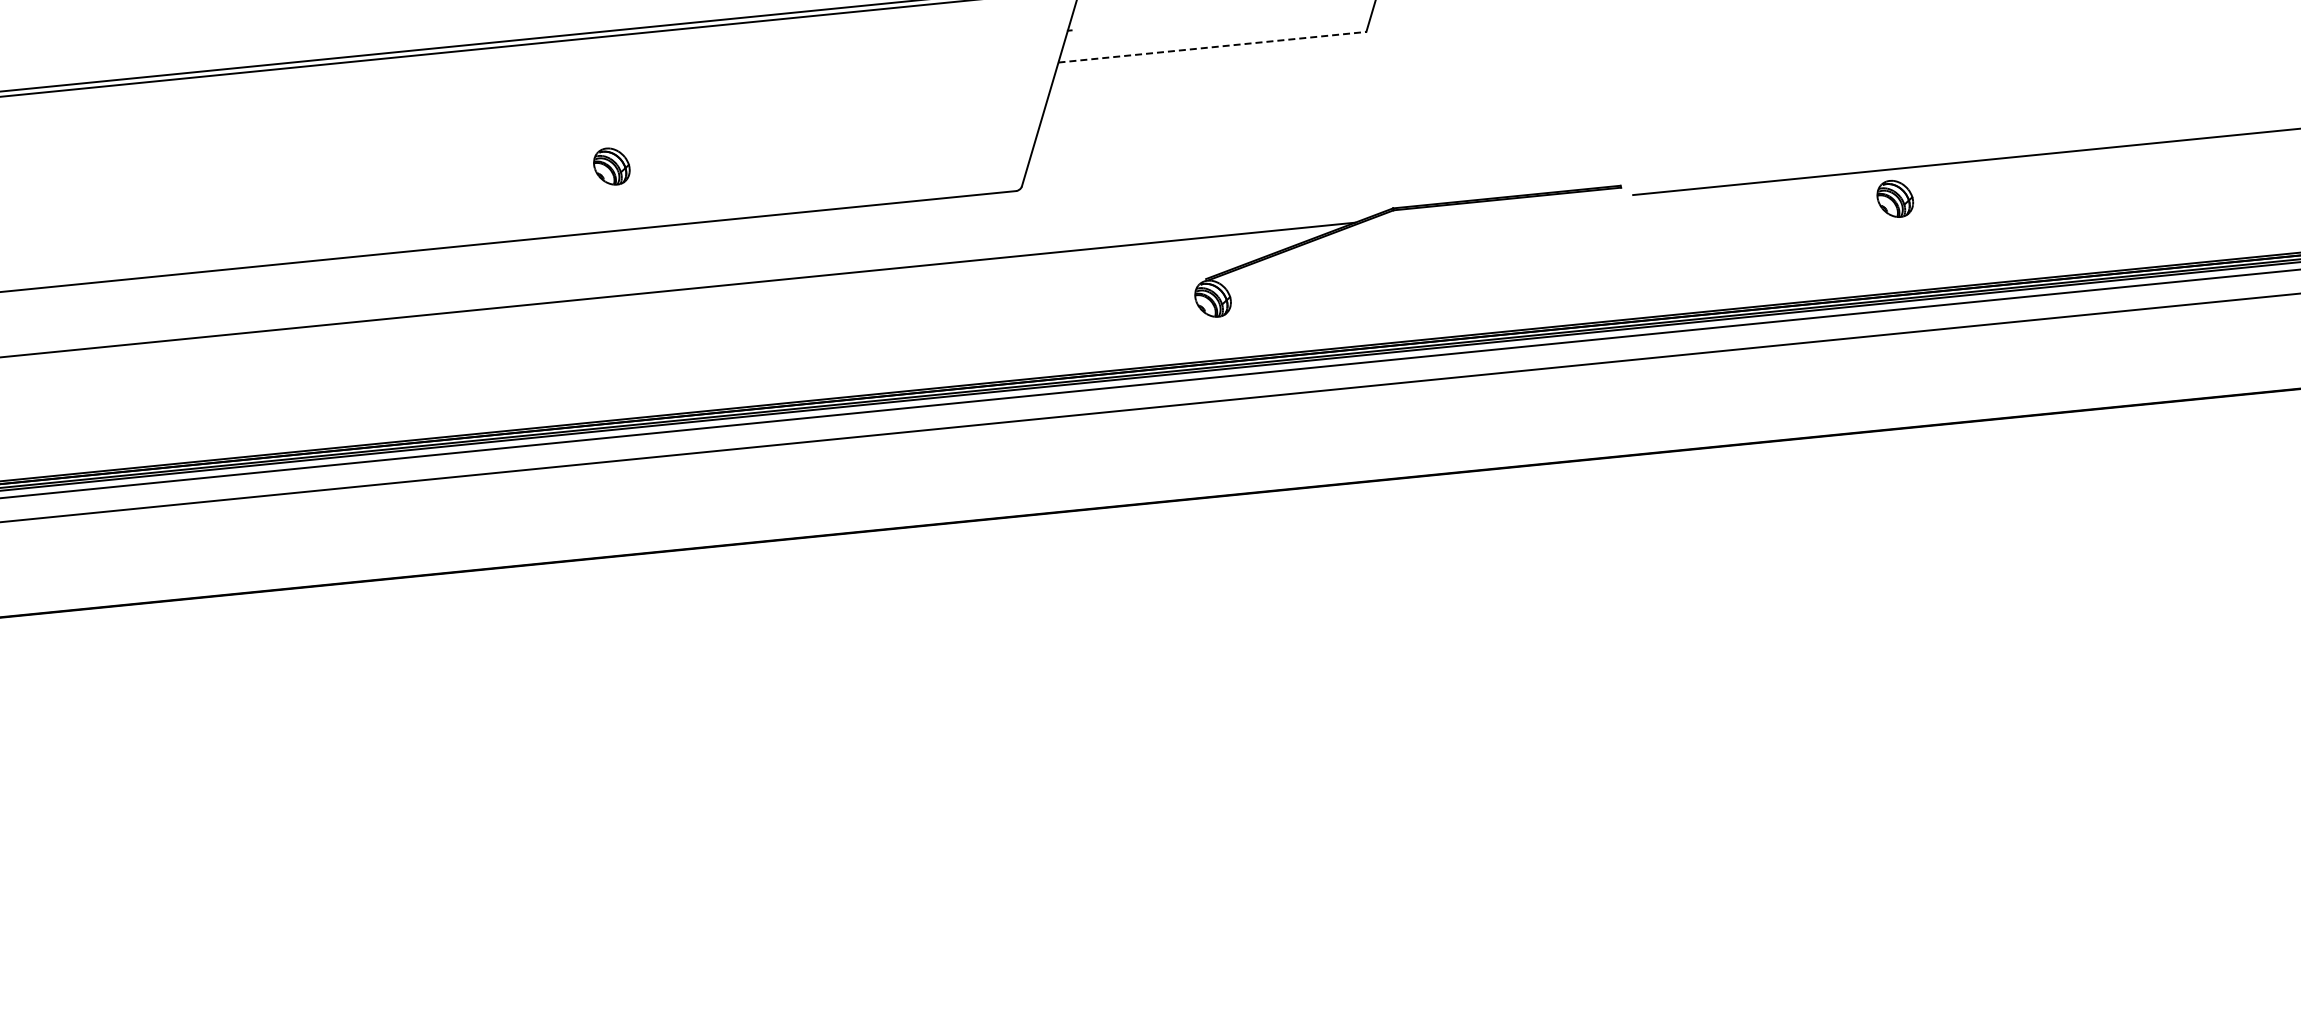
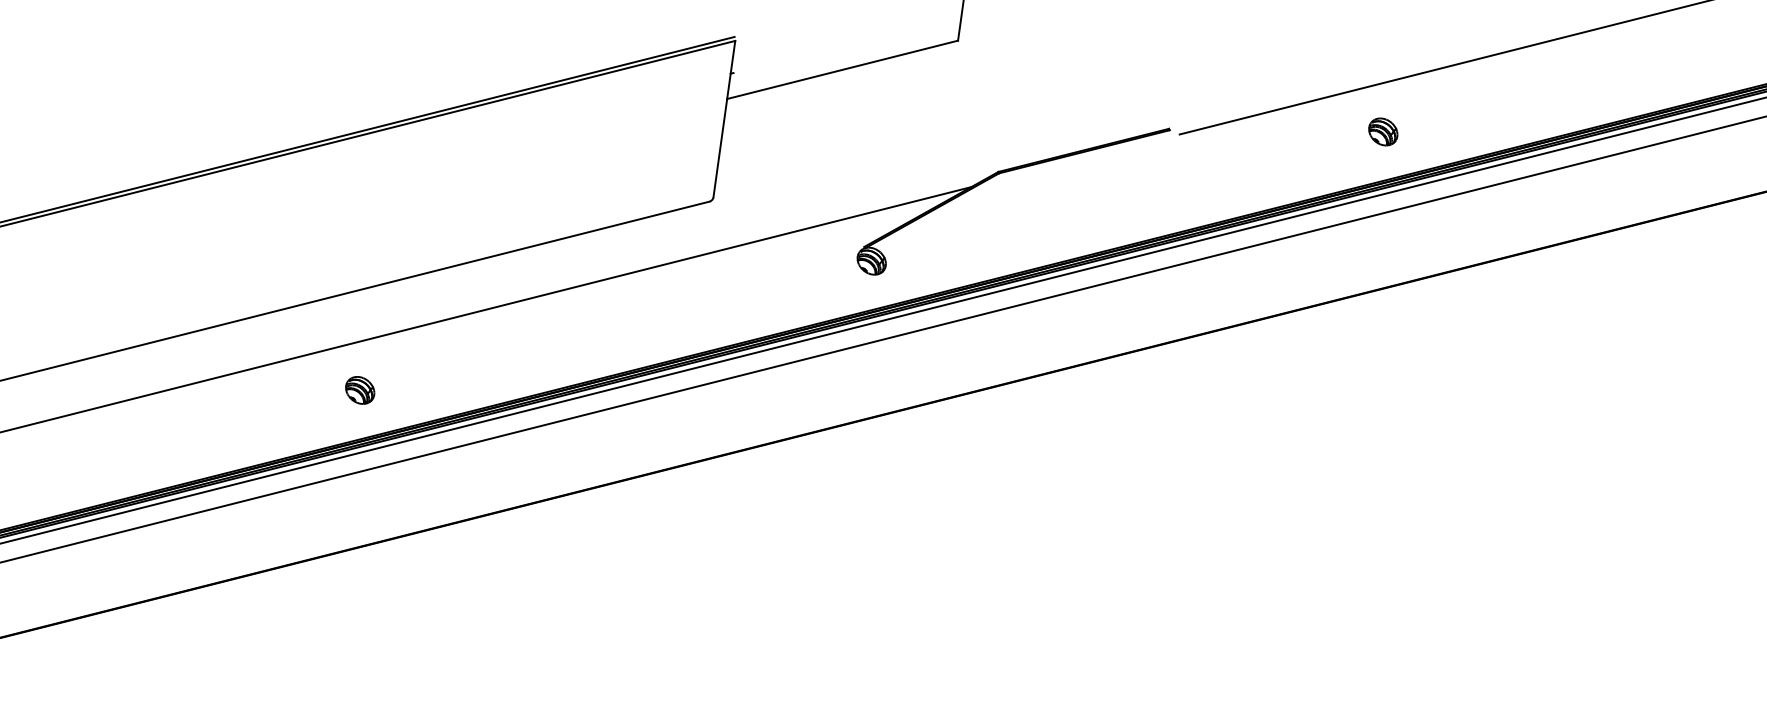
line: (1212, 47) -> (842, 70), dashed -> solid
part: (611, 166) -> (359, 390), moved
part: (1895, 198) -> (1383, 131), moved

